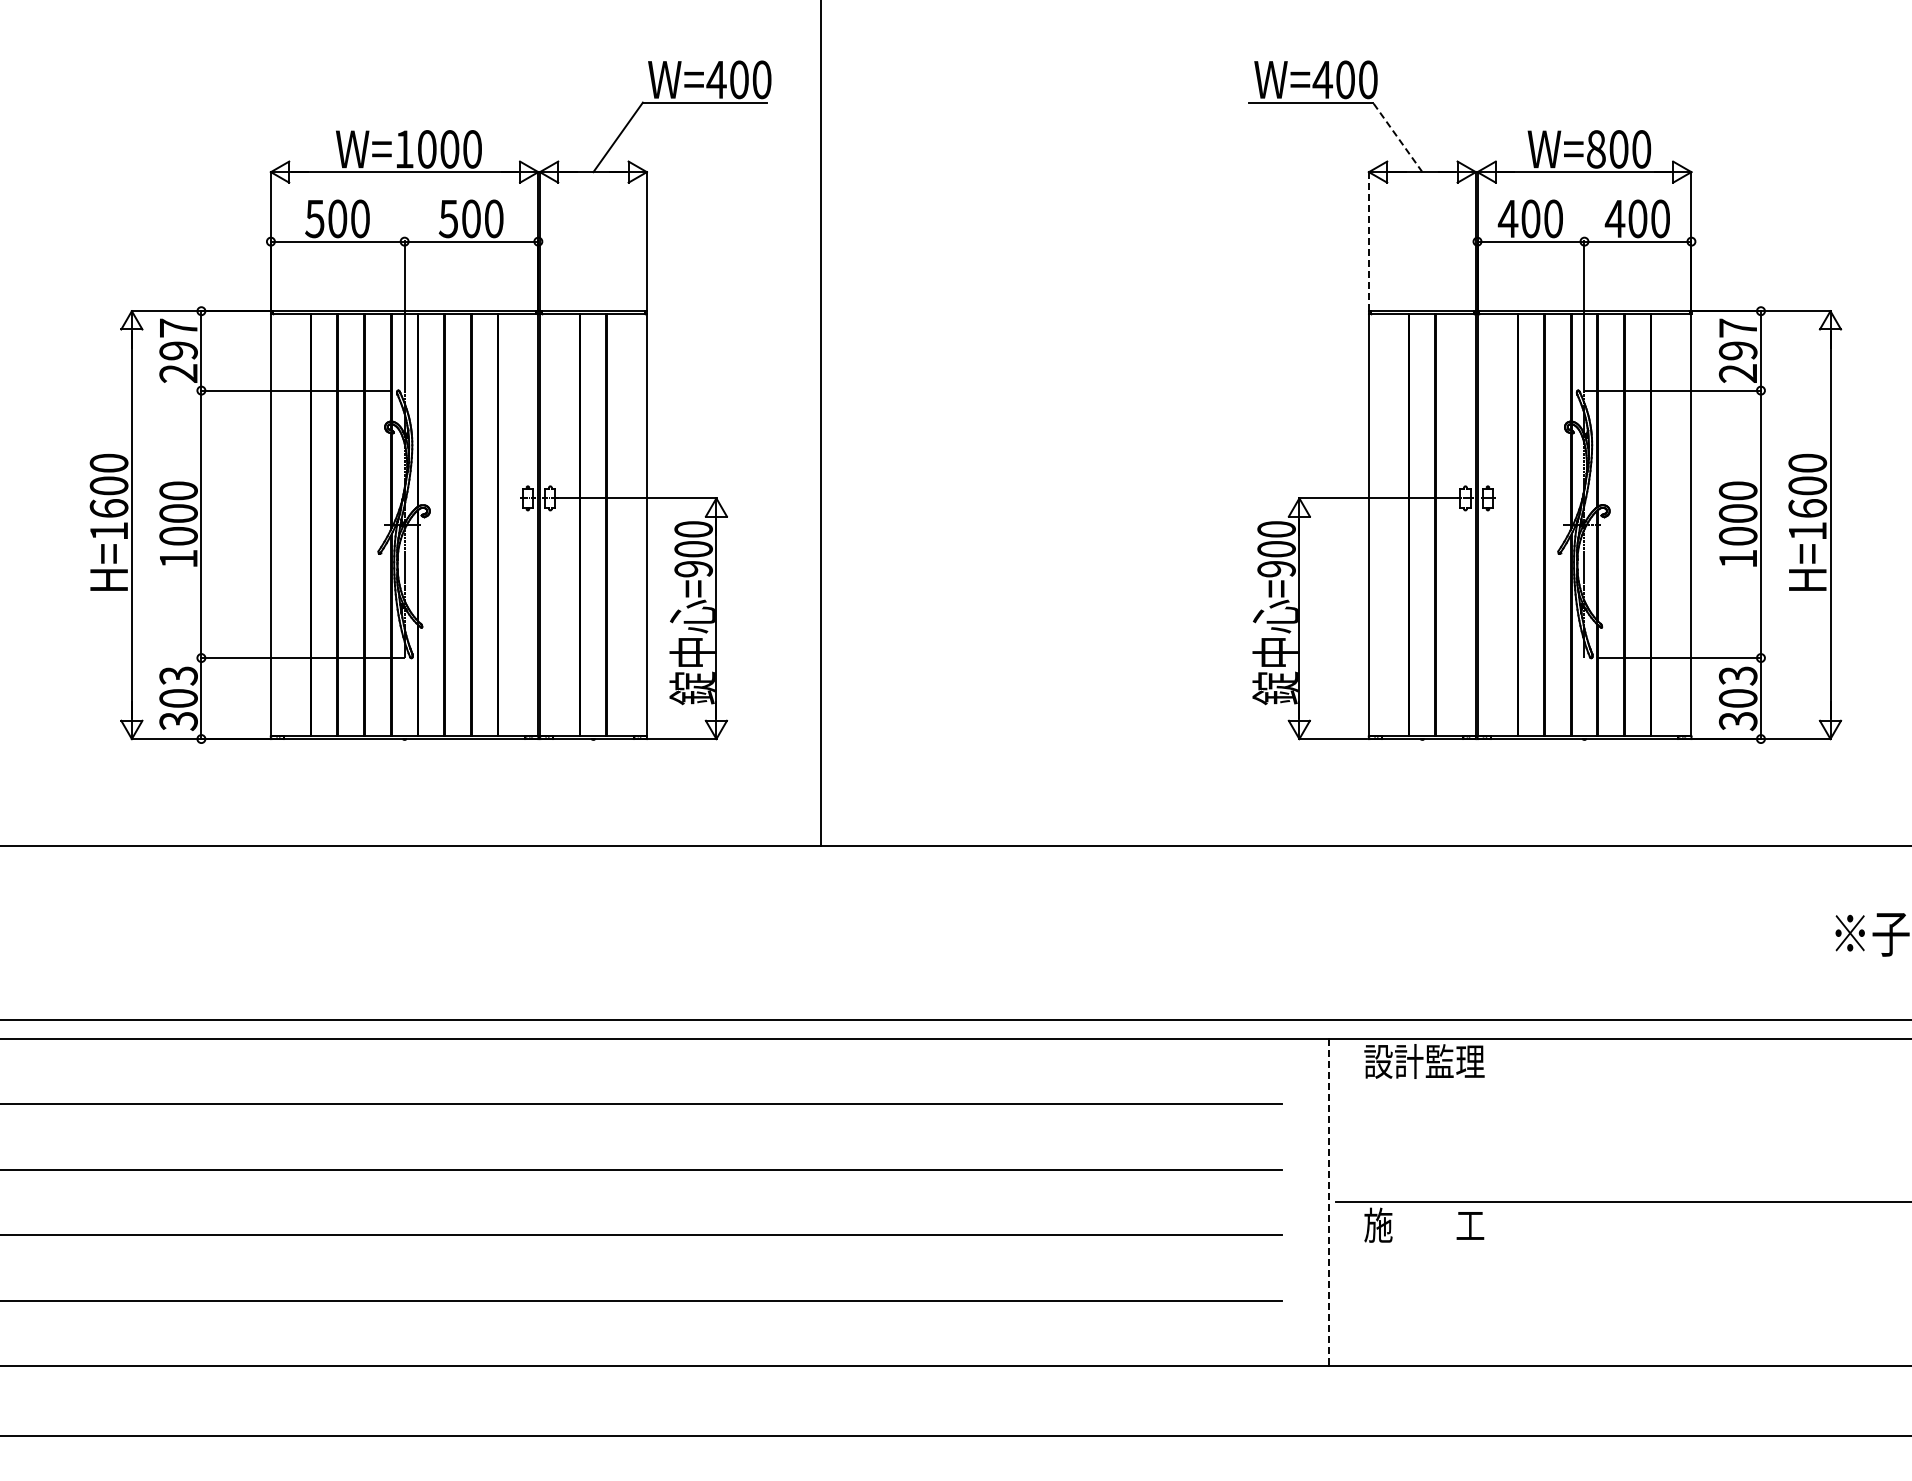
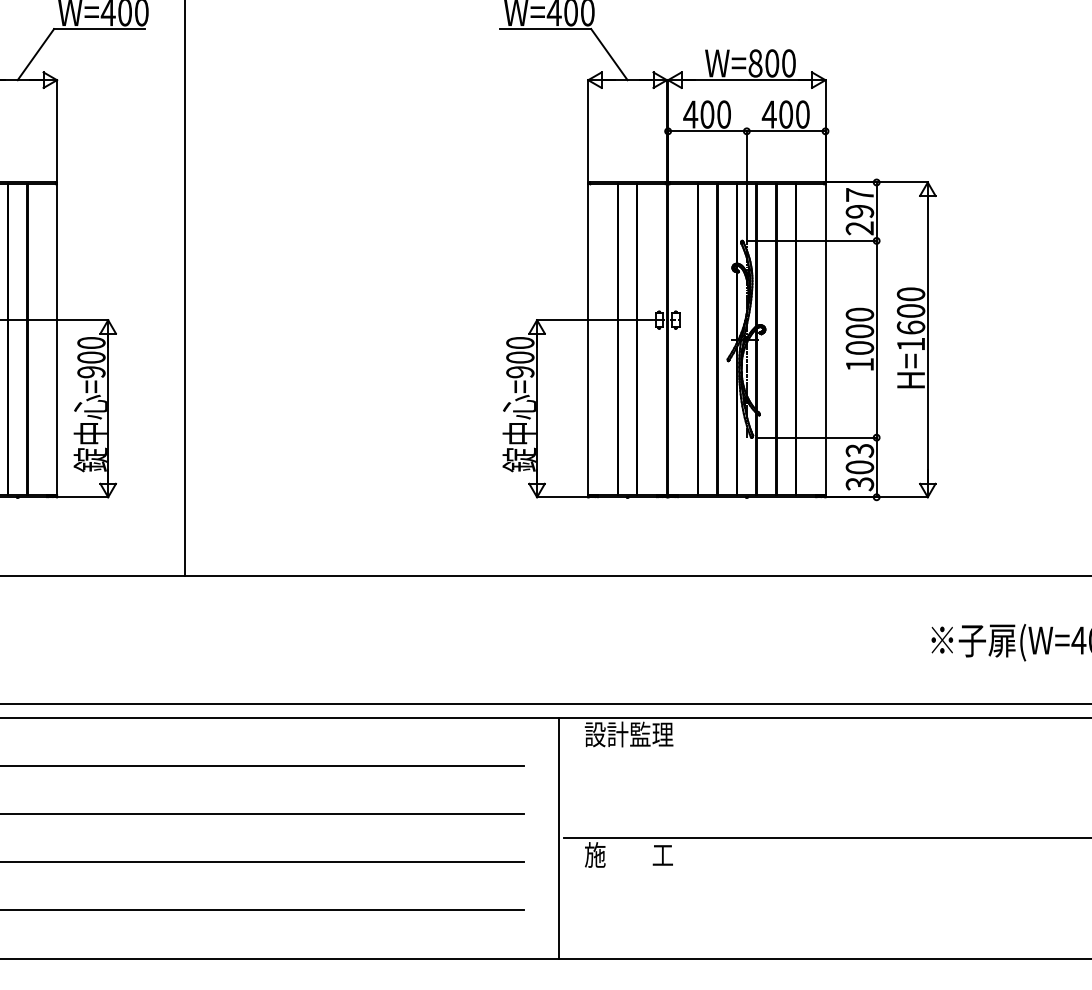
line: (1397, 137) -> (609, 54), dashed -> solid
line: (1368, 240) -> (587, 130), dashed -> solid
line: (1328, 1202) -> (558, 838), dashed -> solid

